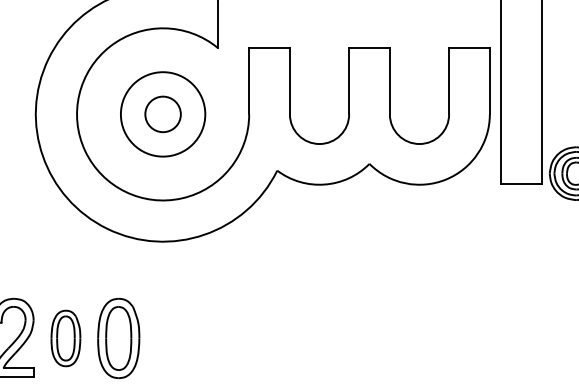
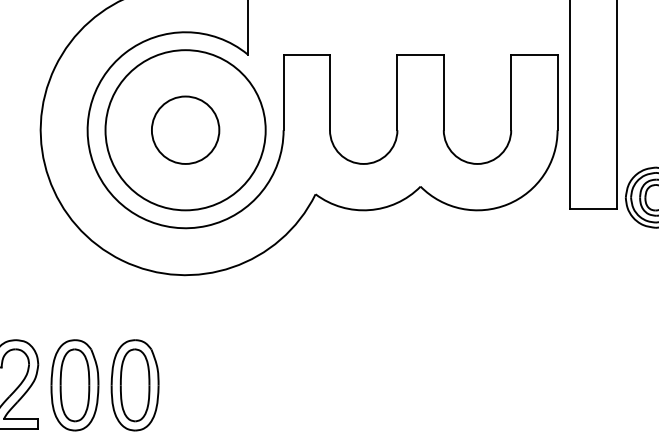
circle: (162, 114) -> (184, 130), size x1.67
circle: (162, 114) -> (184, 130), size x1.67
part: (65, 338) -> (74, 385), size x1.43

